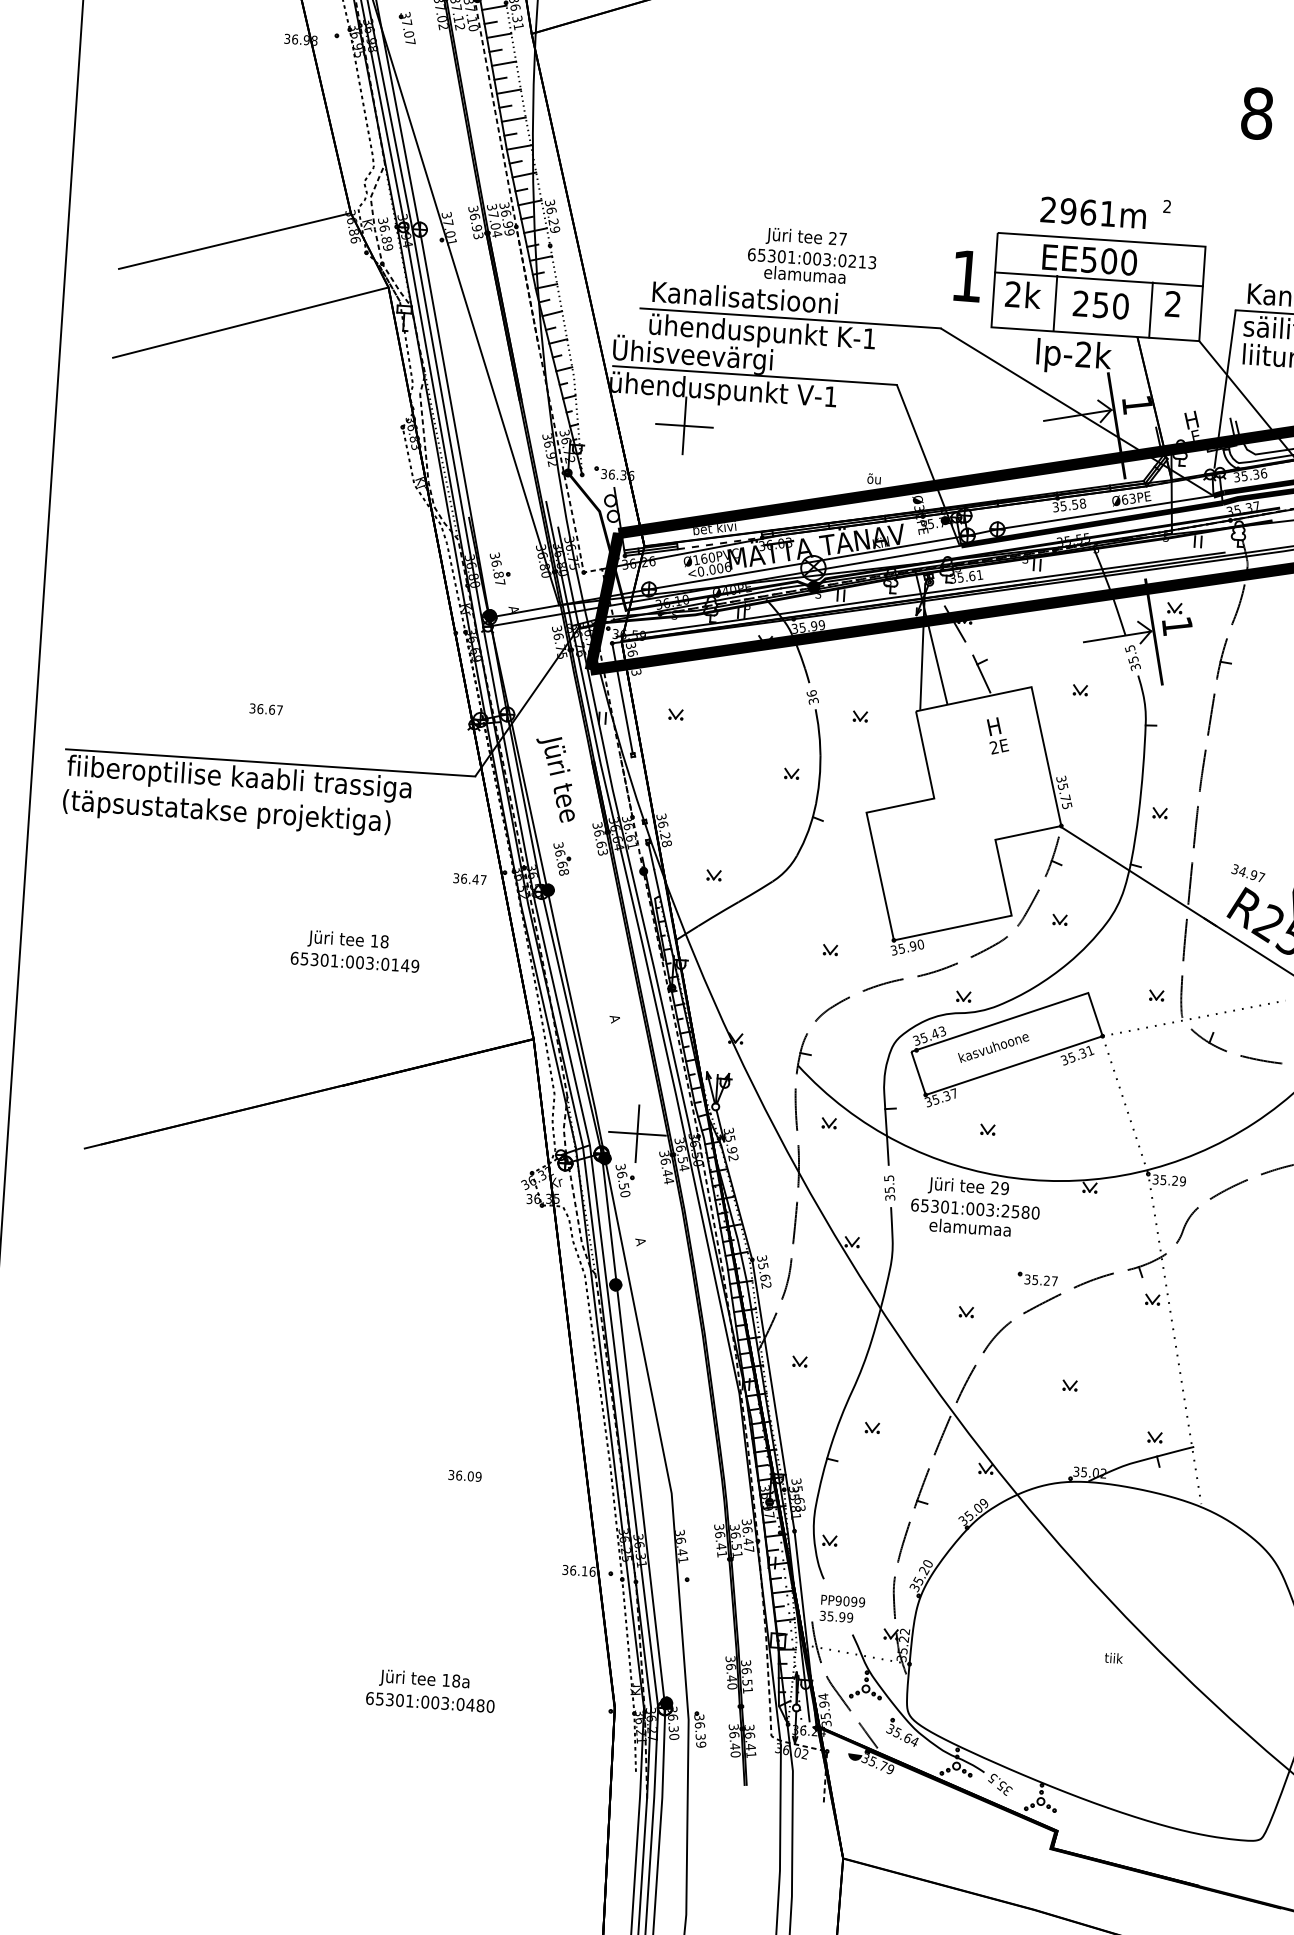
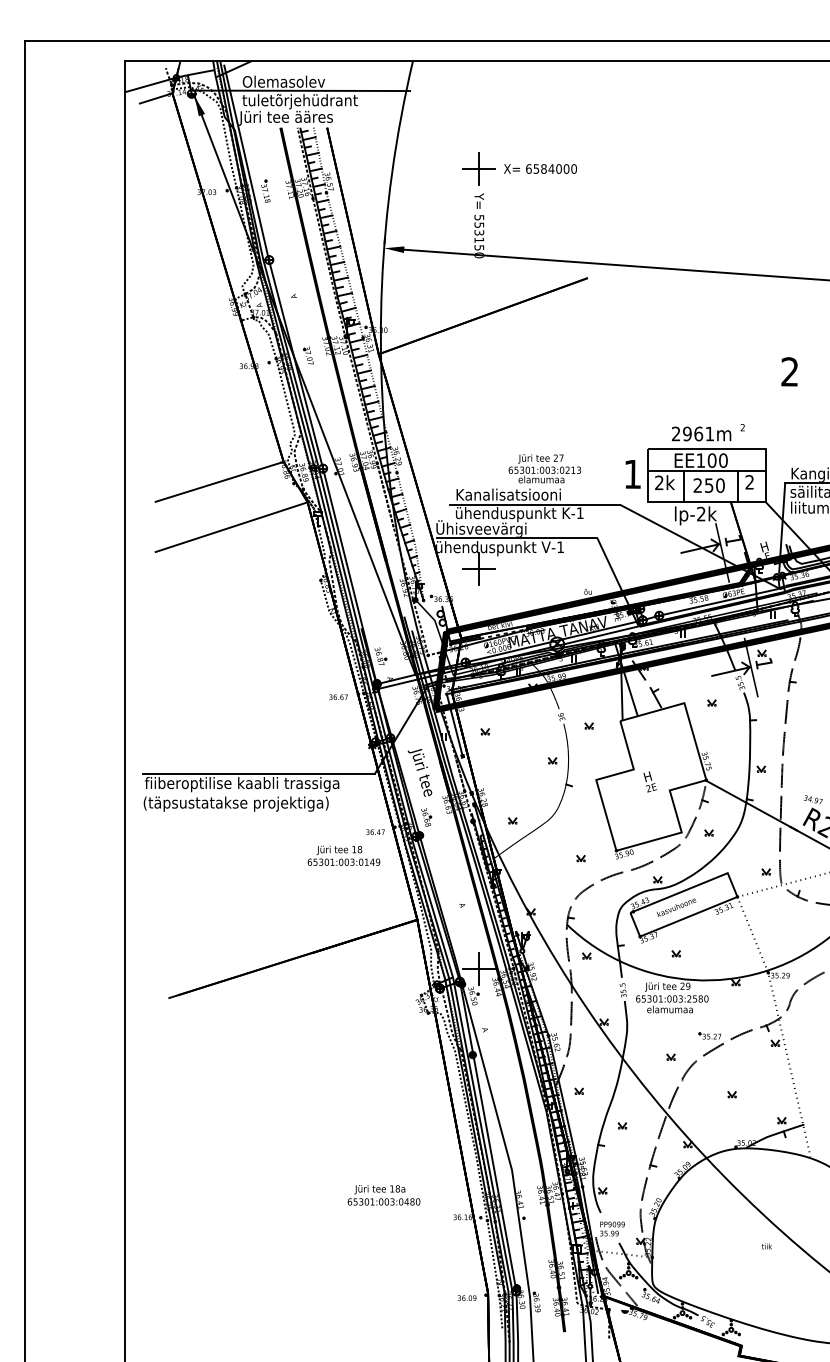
text: (1256, 112) -> (789, 371), 8 -> 2
text: (1088, 259) -> (700, 460), EE500 -> EE100
text: (266, 709) -> (338, 697), moved
text: (998, 735) -> (650, 781), moved
text: (354, 950) -> (343, 855), moved
text: (464, 1474) -> (466, 1297), moved
text: (430, 1691) -> (383, 1195), moved

